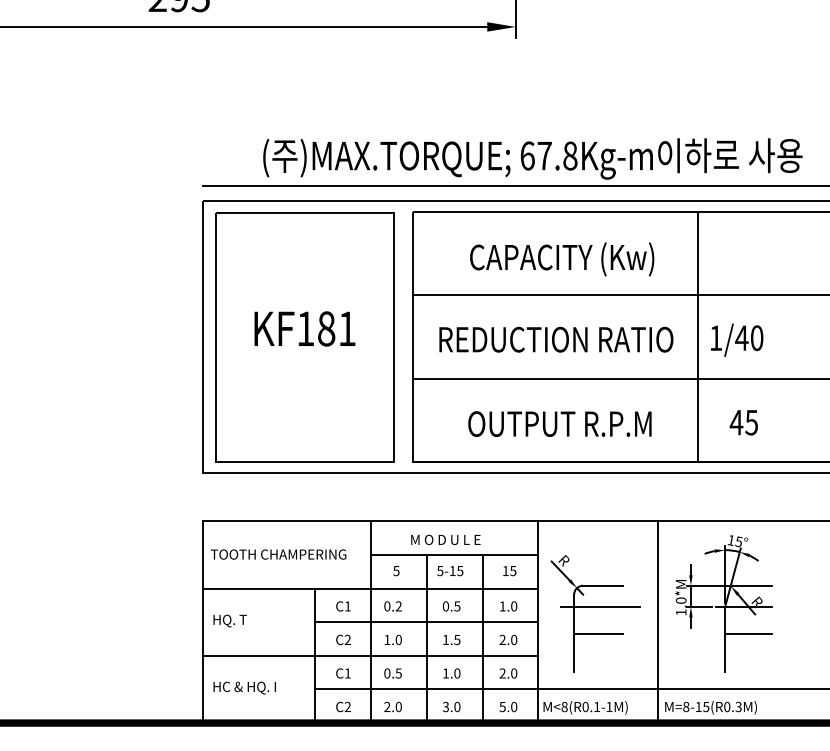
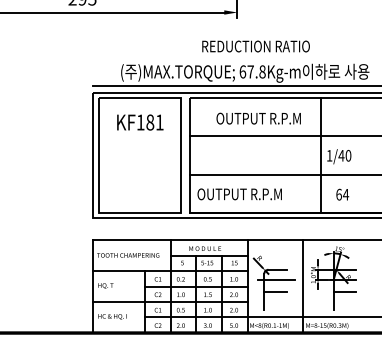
text: (561, 259) -> (258, 119), CAPACITY (Kw) -> OUTPUT R.P.M
text: (305, 328) -> (140, 122), moved
text: (555, 339) -> (255, 46), moved
text: (744, 422) -> (342, 194), 45 -> 64
text: (559, 424) -> (239, 194), moved

